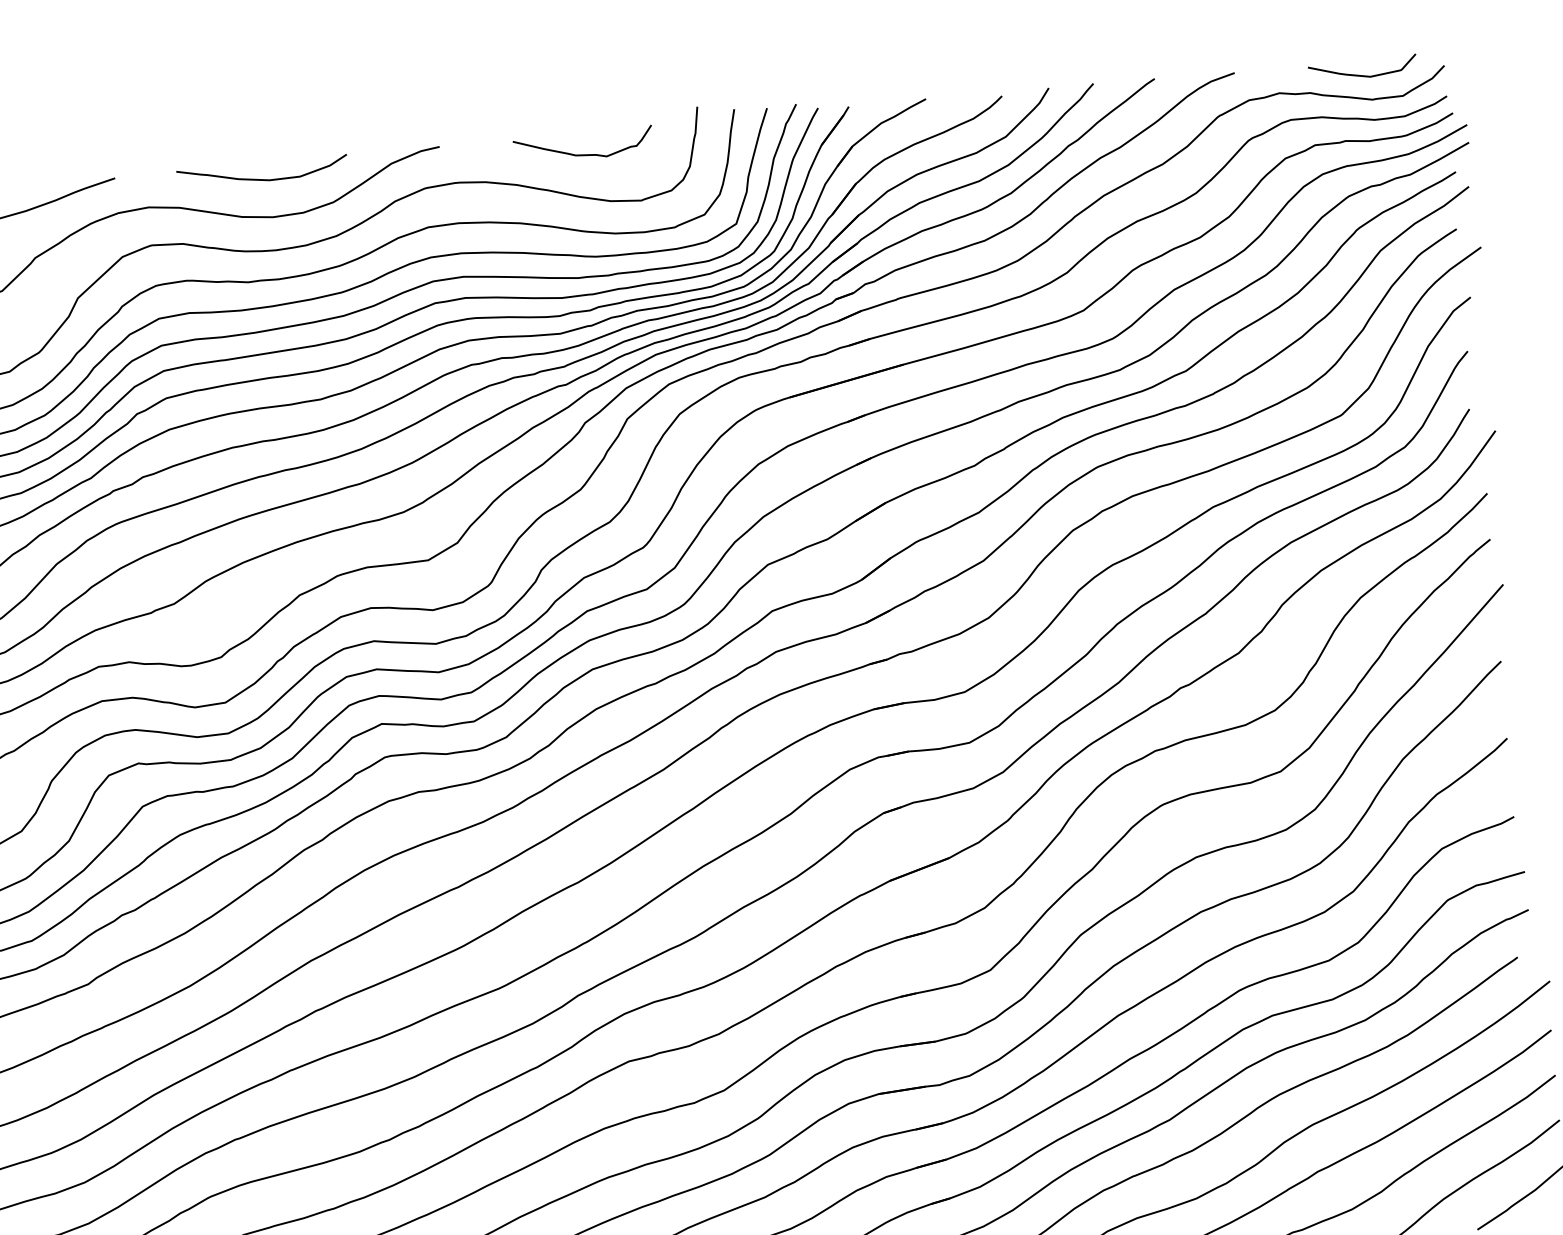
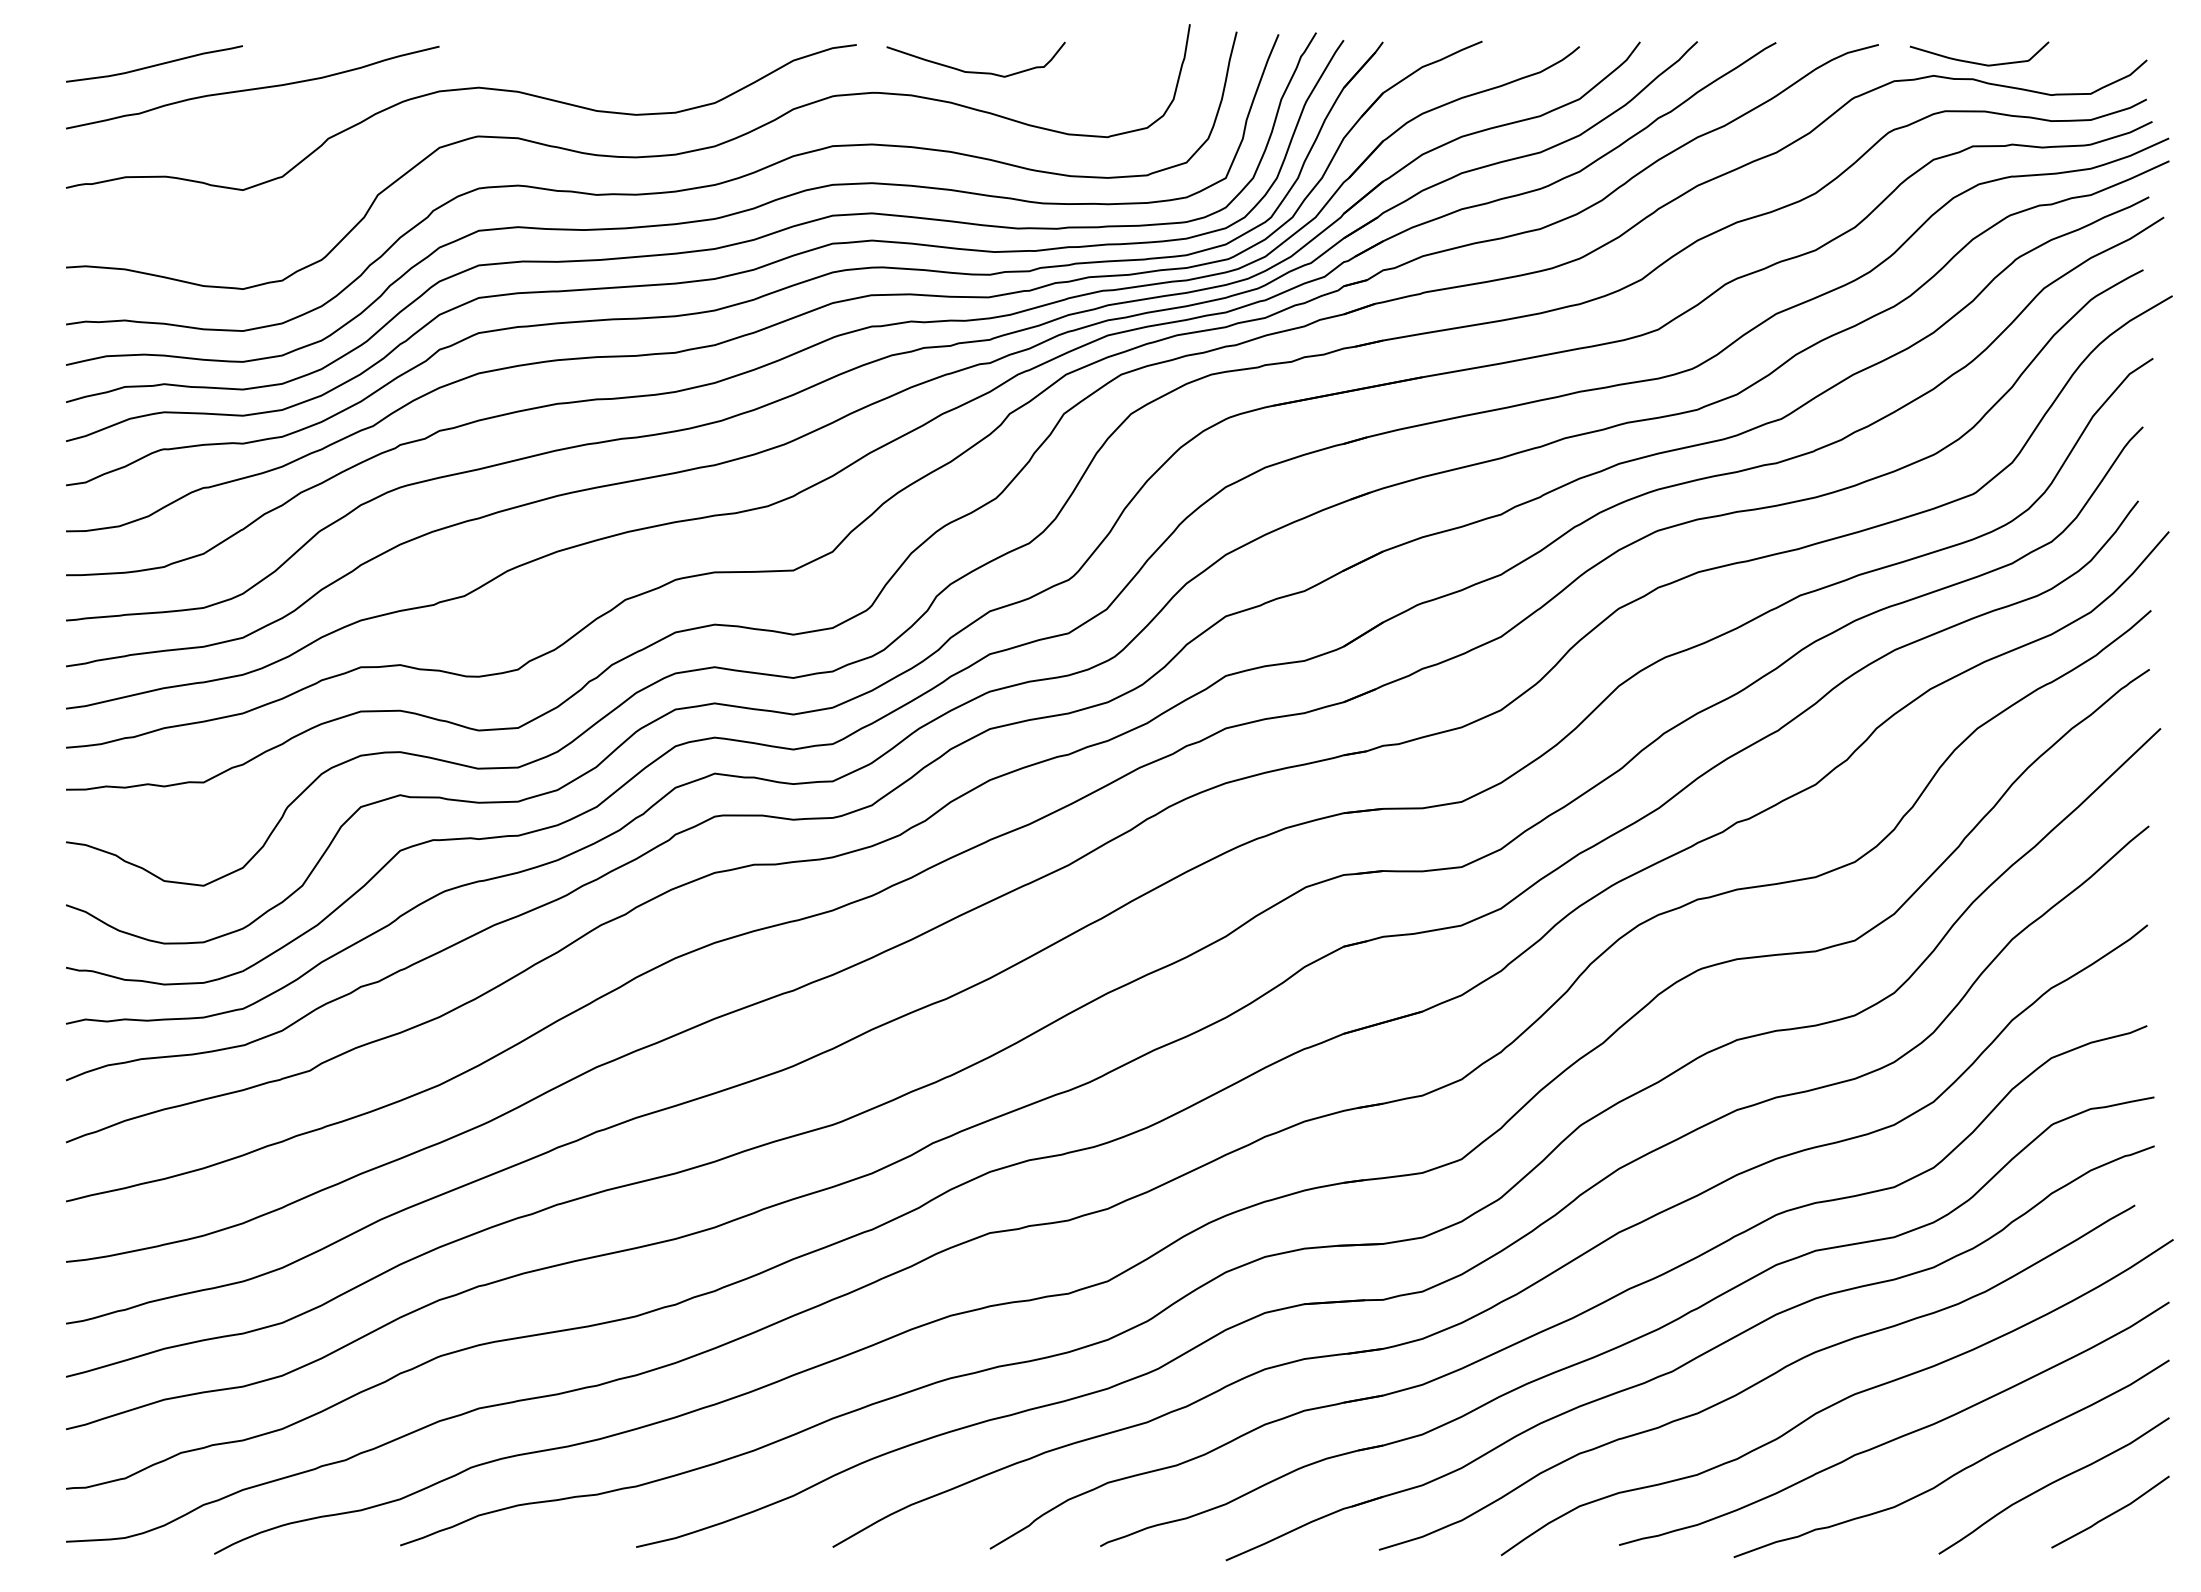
curve: (1362, 75) -> (1978, 62), moved
curve: (583, 154) -> (975, 71), moved
curve: (259, 178) -> (623, 64), removed

